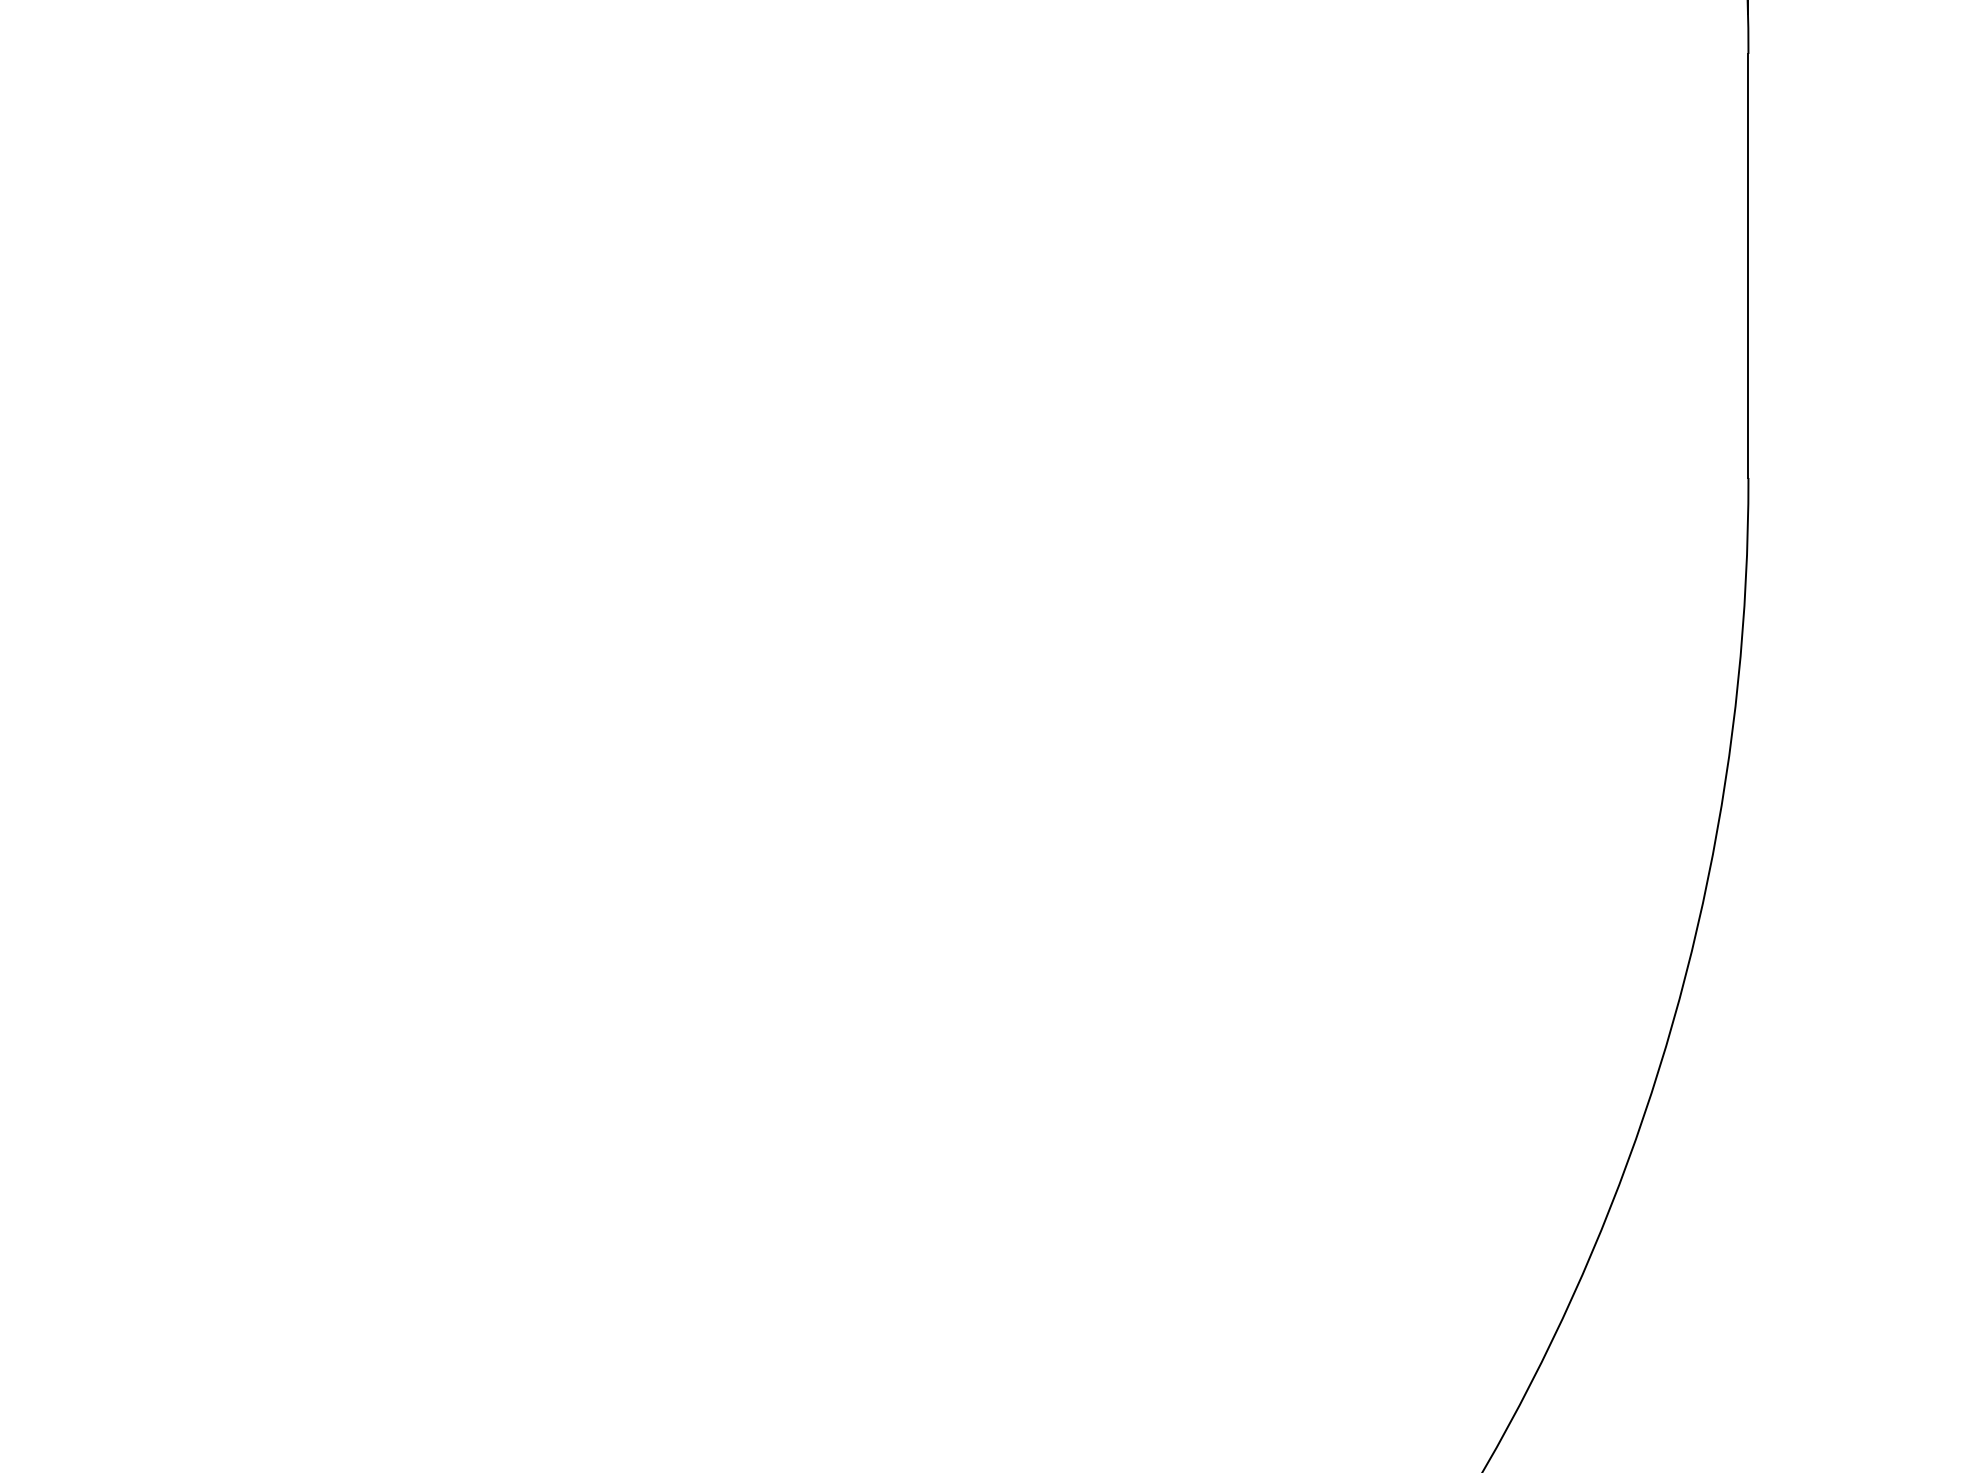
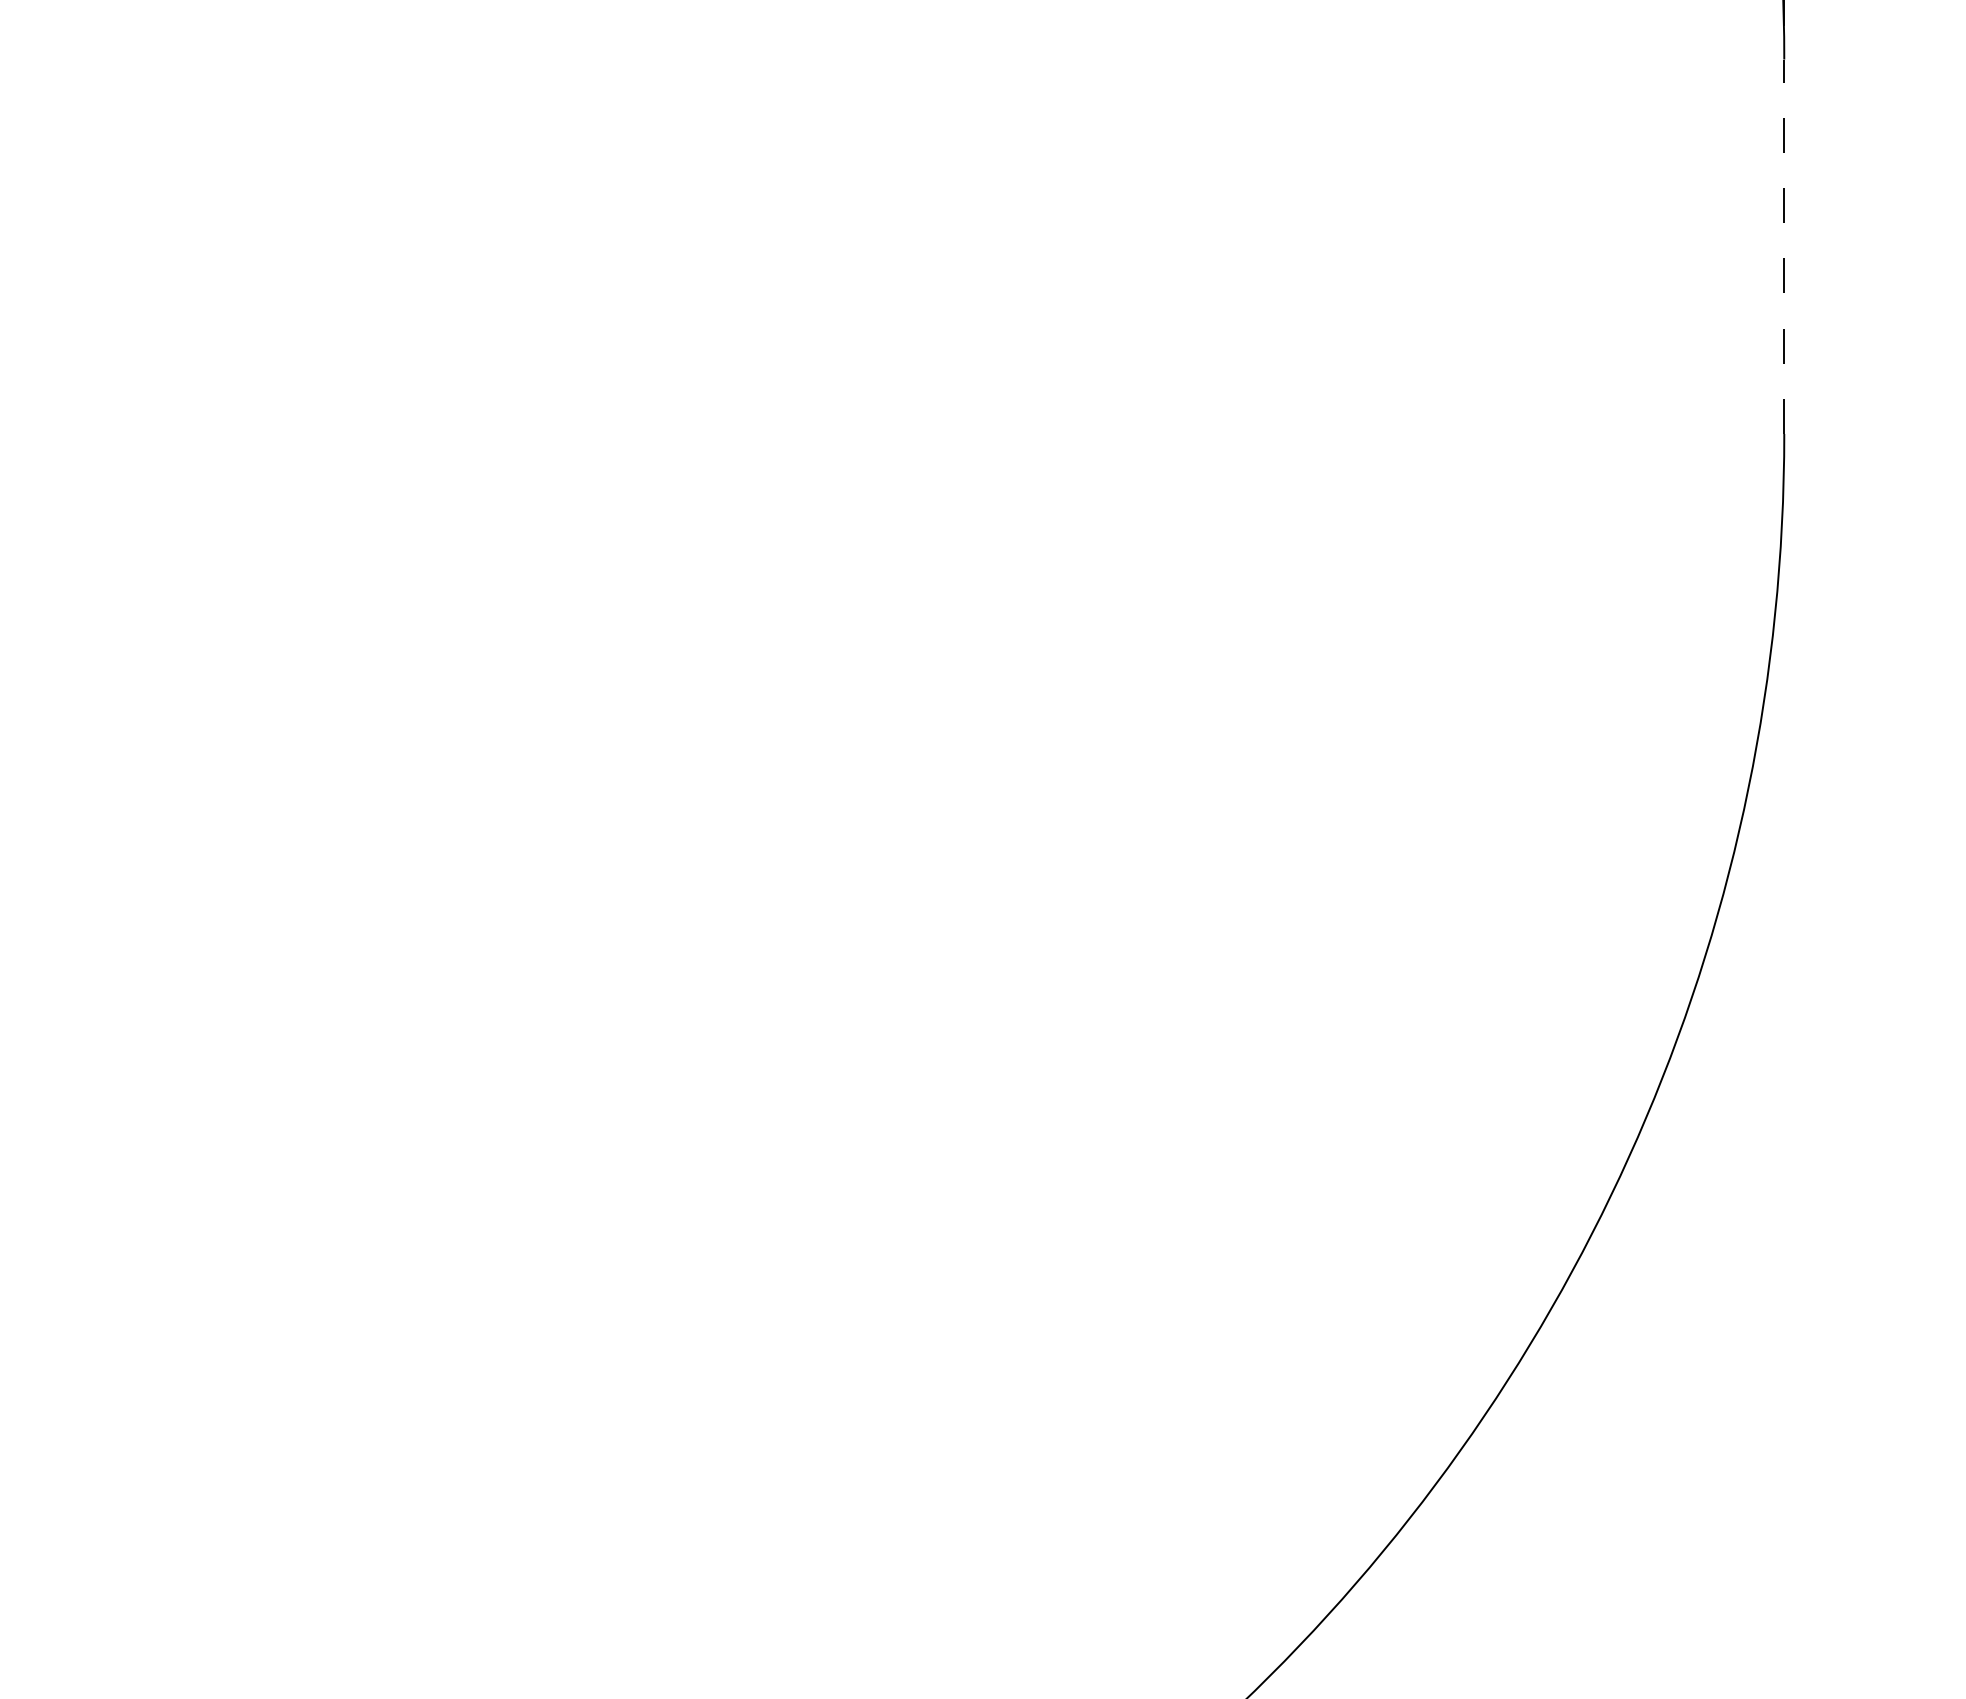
line: (1748, 265) -> (1784, 246), solid -> dashed

